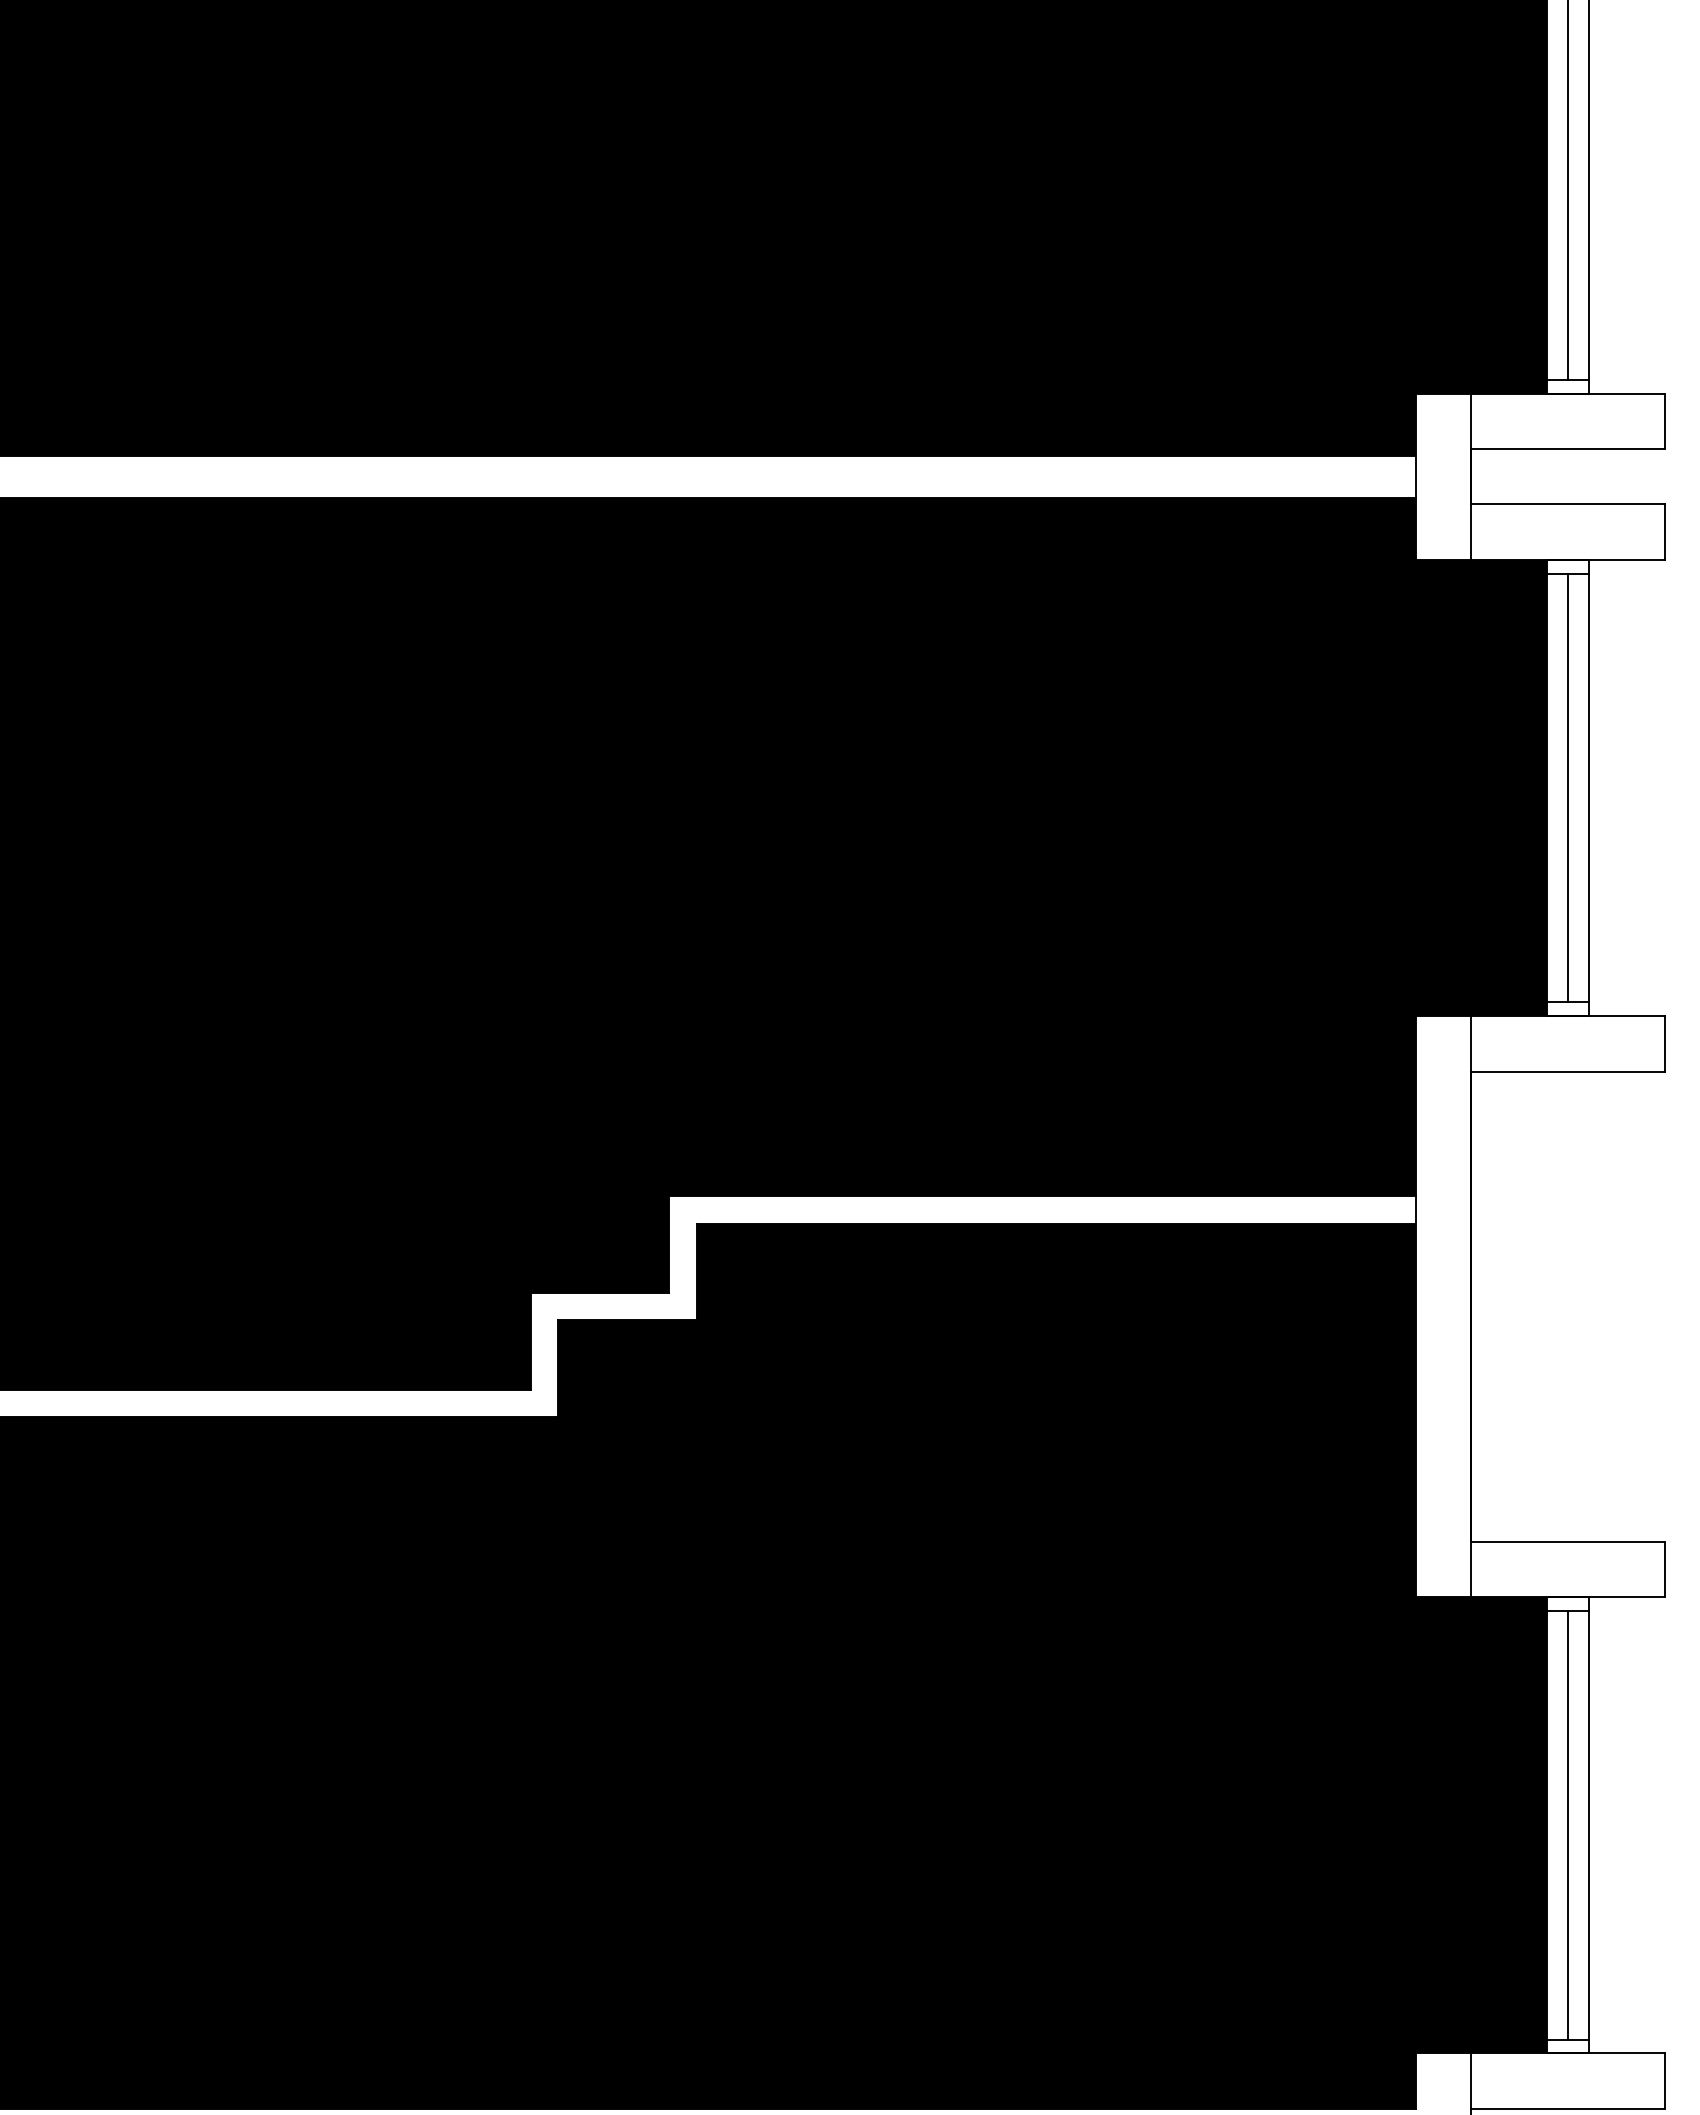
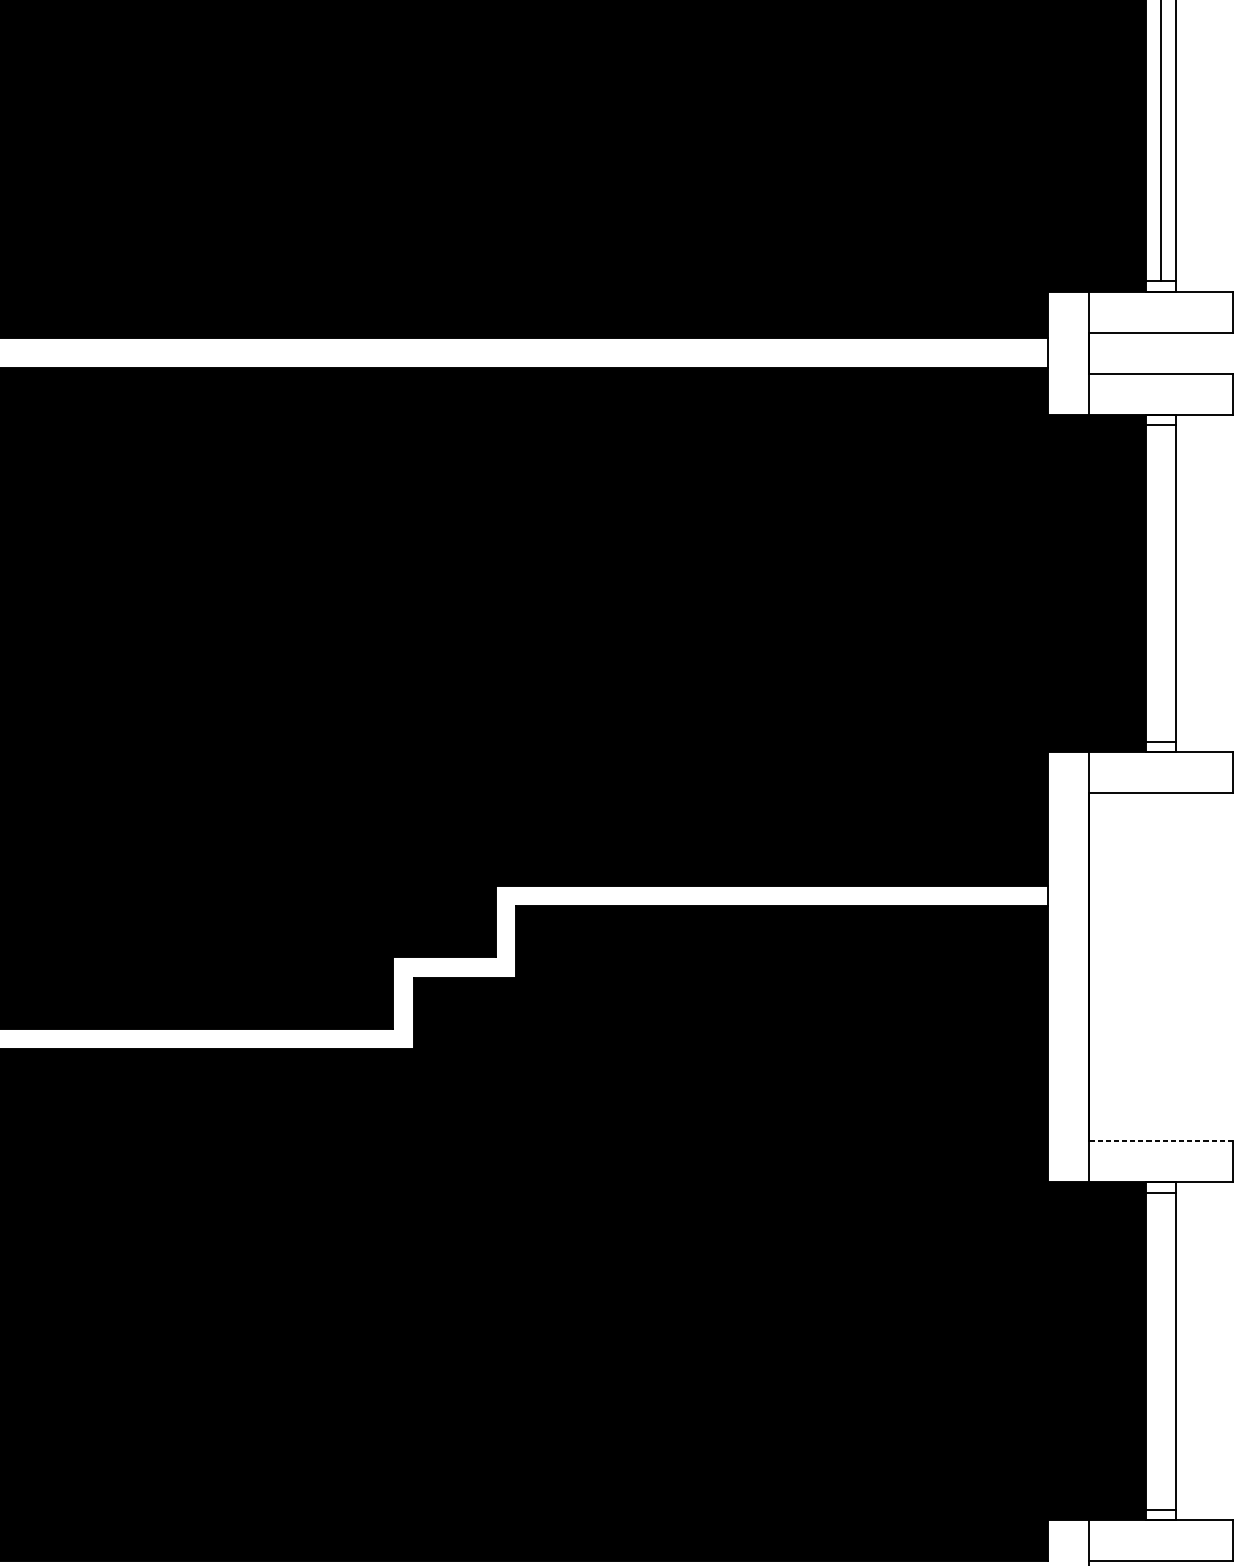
line: (1568, 787) -> (1161, 583), removed
line: (1568, 1541) -> (1161, 1141), solid -> dashed
line: (1568, 1824) -> (1161, 1350), removed

